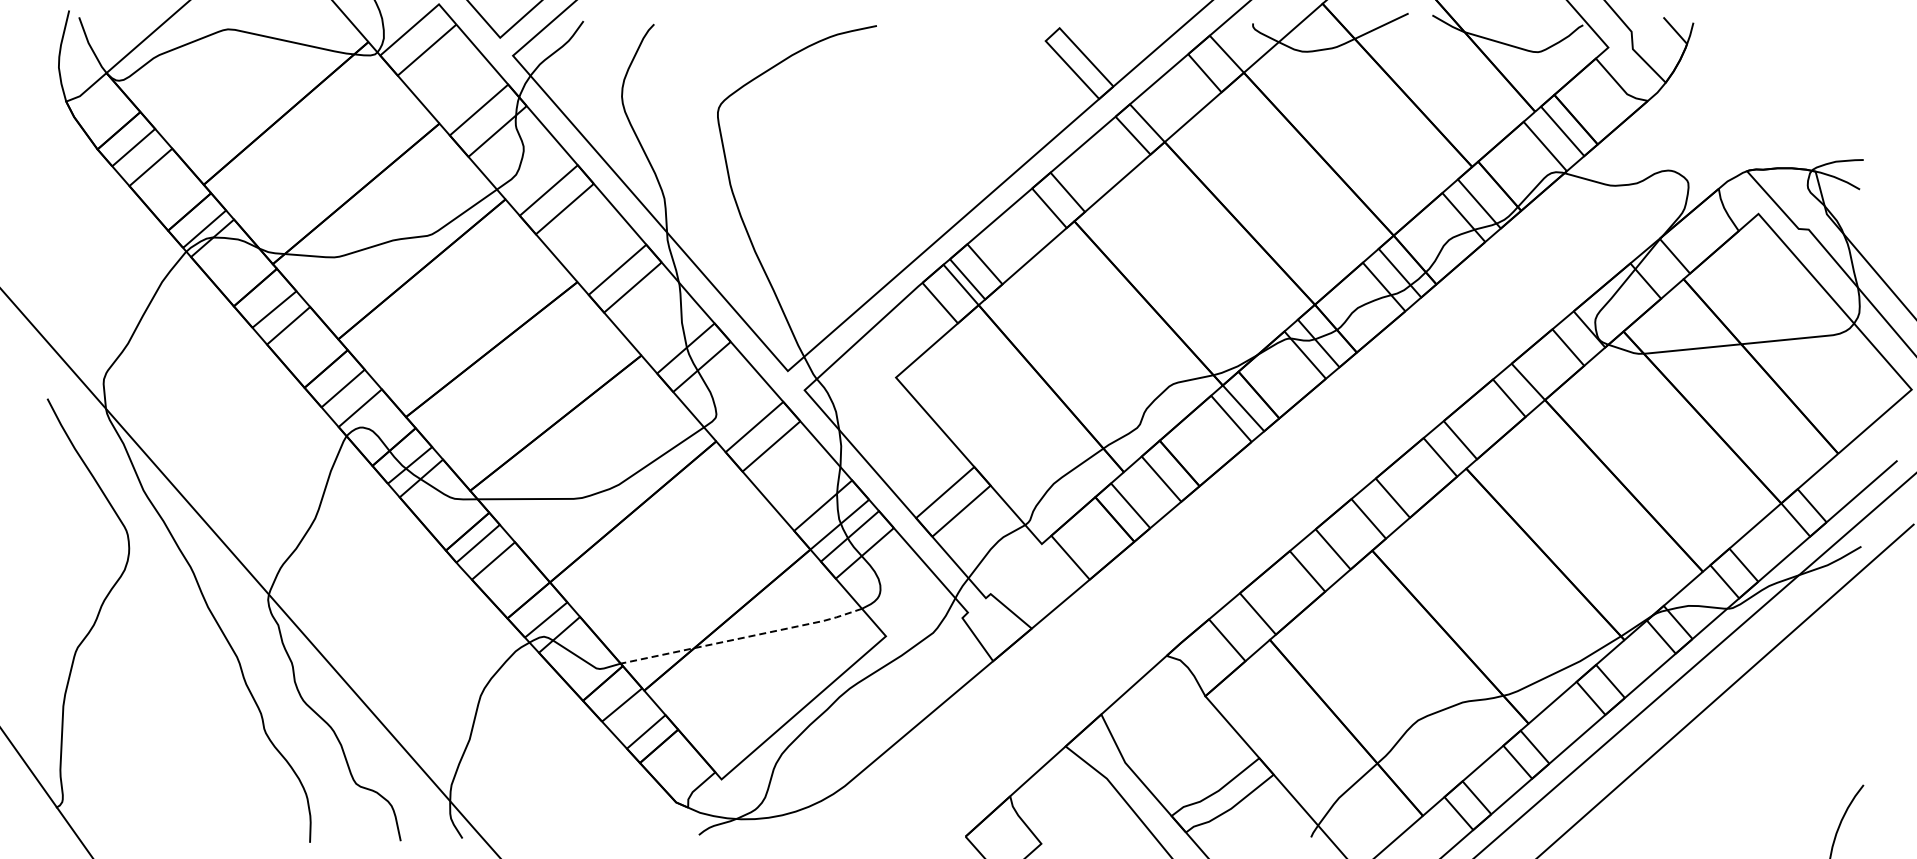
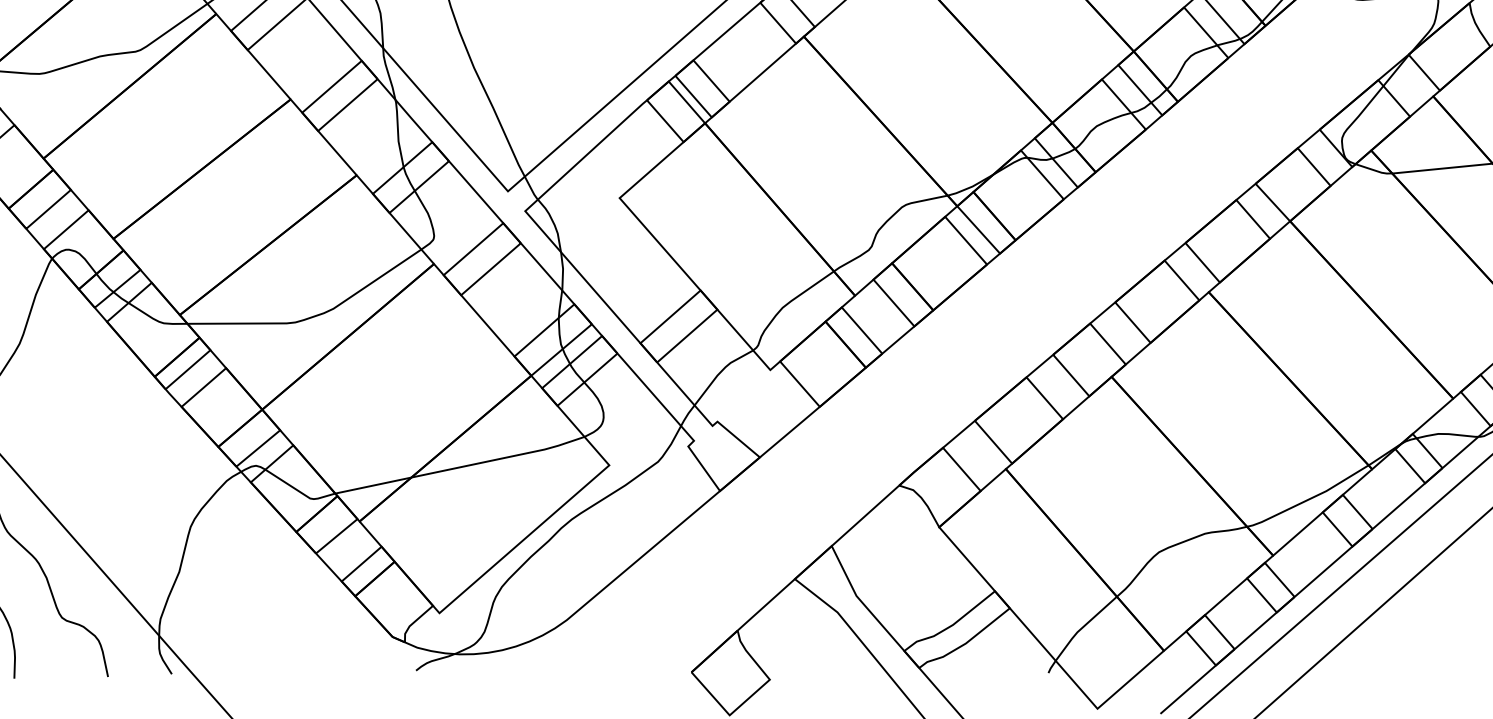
line: (742, 638) -> (461, 467), dashed -> solid

